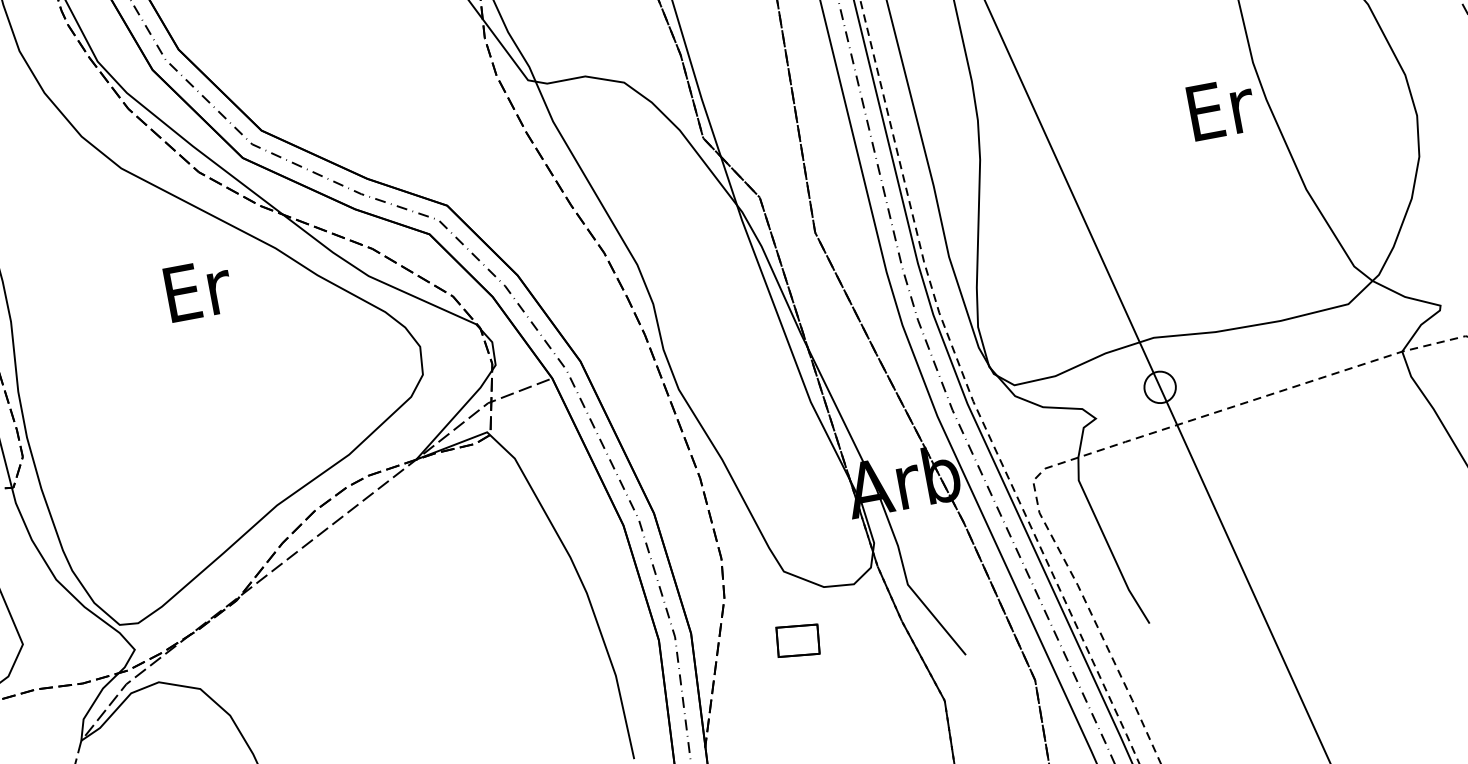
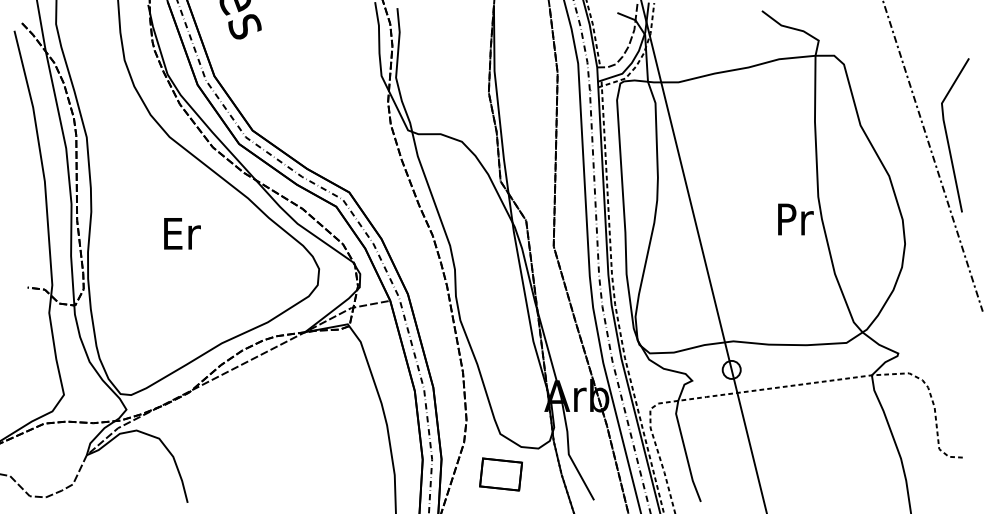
text: (1221, 108) -> (795, 219), Er -> Pr
text: (198, 289) -> (182, 233), moved
part: (797, 640) -> (500, 474), size x1.67

